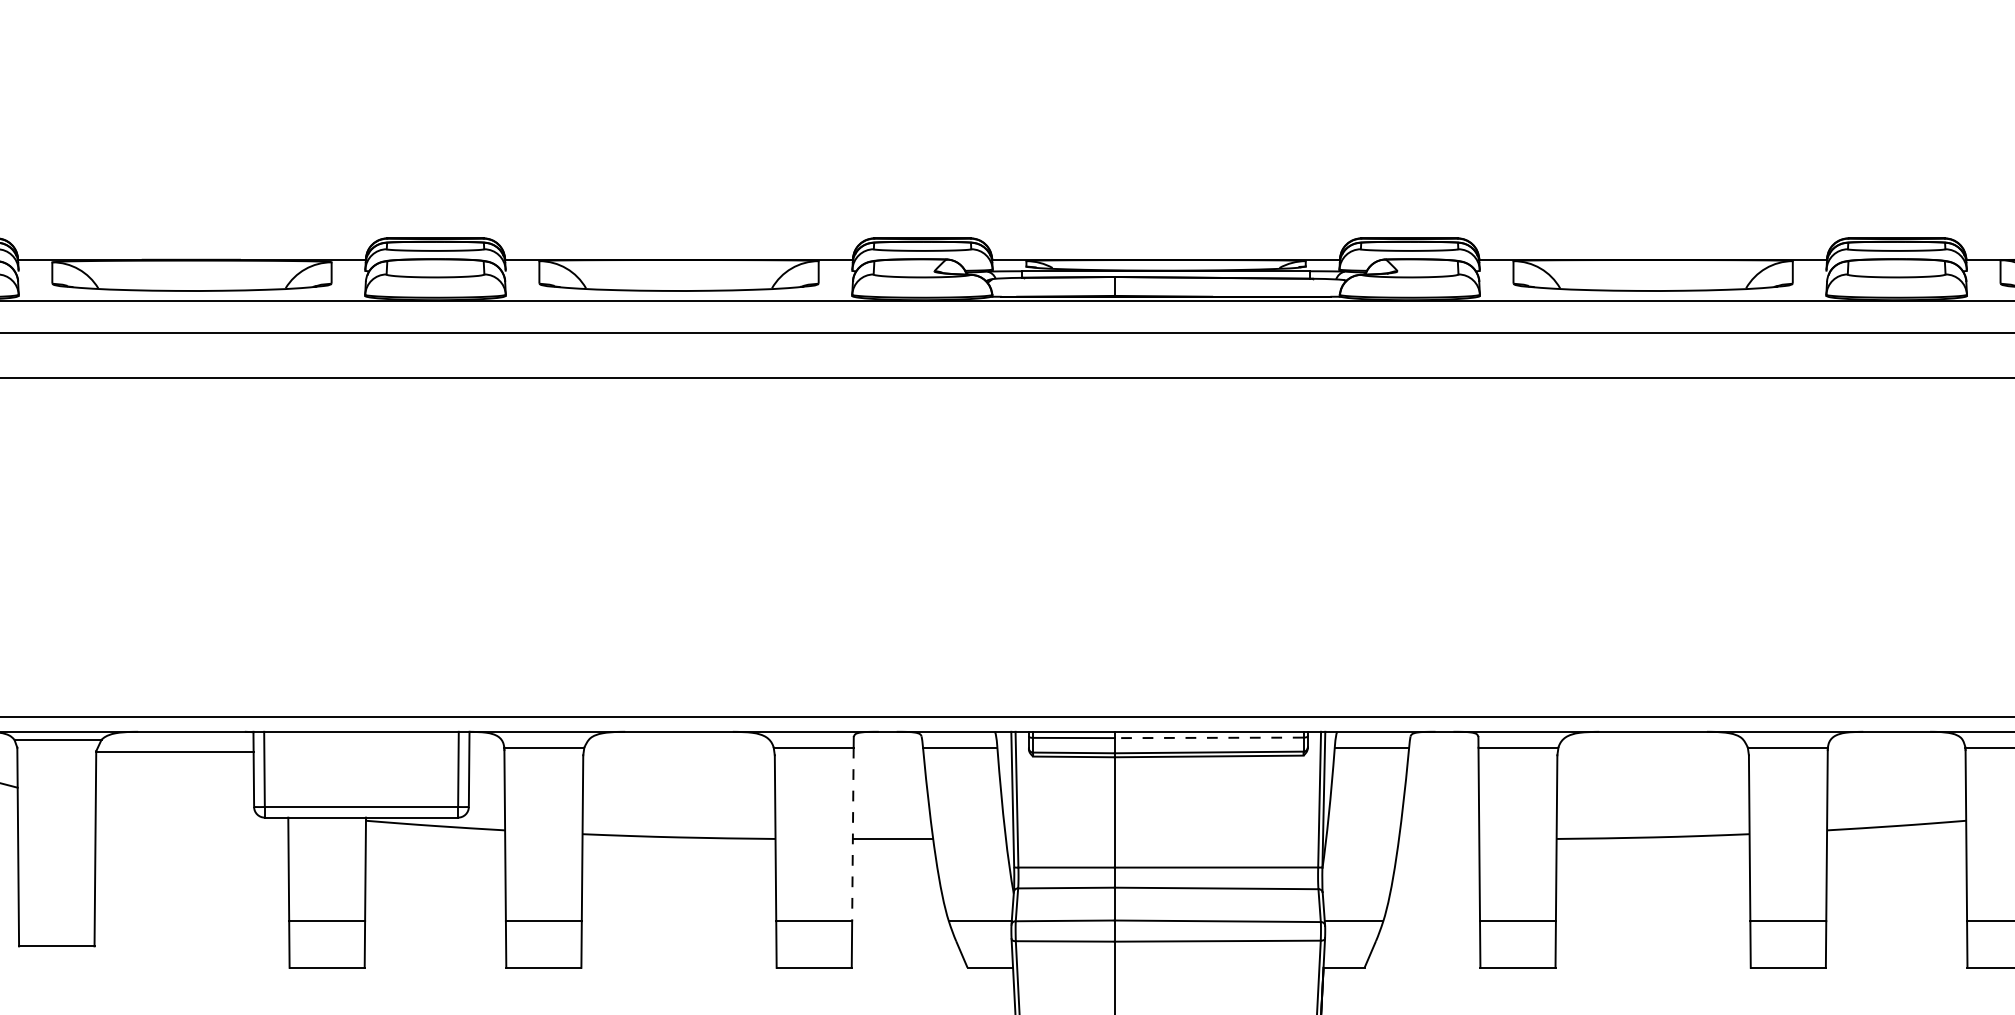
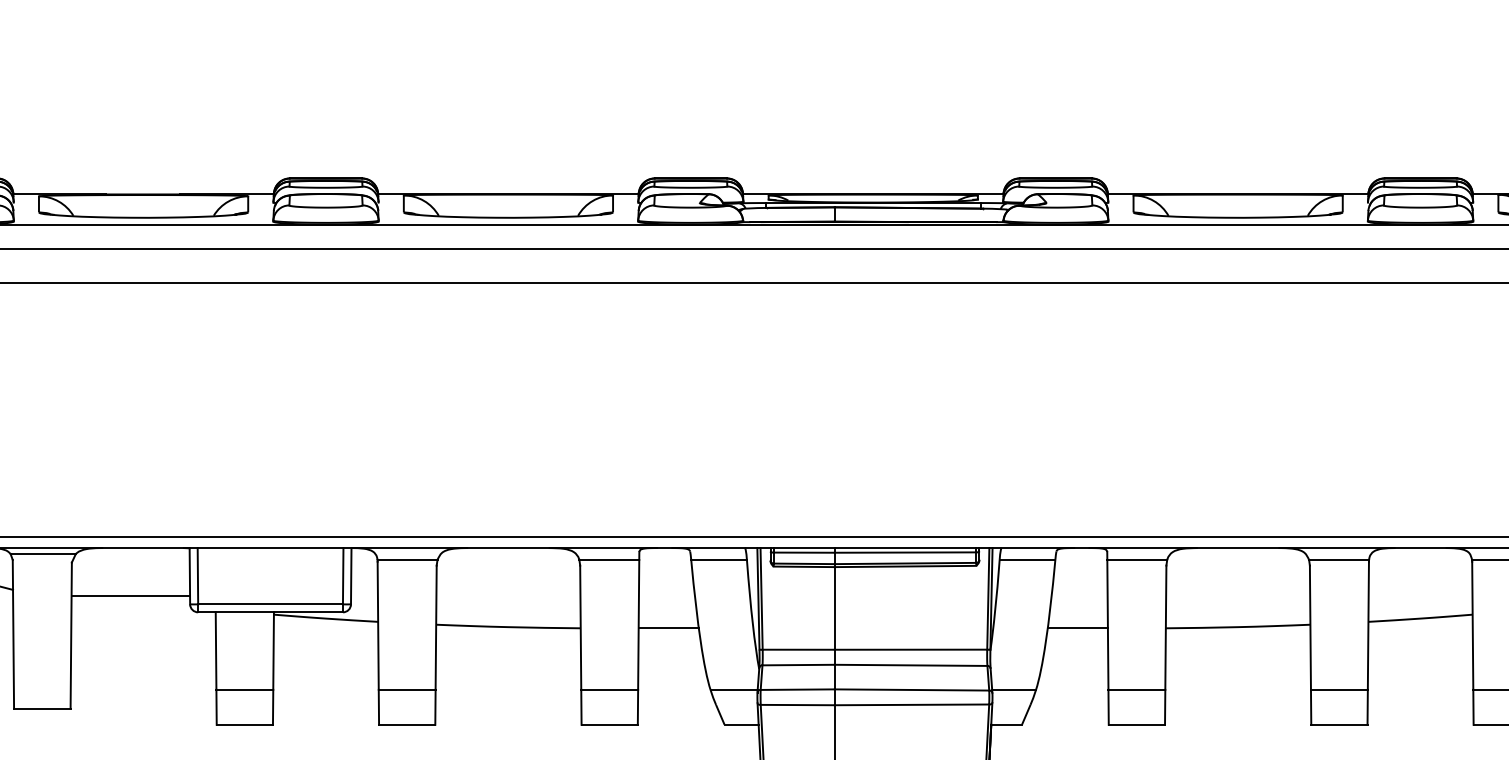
line: (1208, 737) -> (905, 552), dashed -> solid
line: (174, 752) -> (130, 596), moved
line: (852, 834) -> (638, 624), dashed -> solid
line: (1438, 839) -> (1077, 628), added

